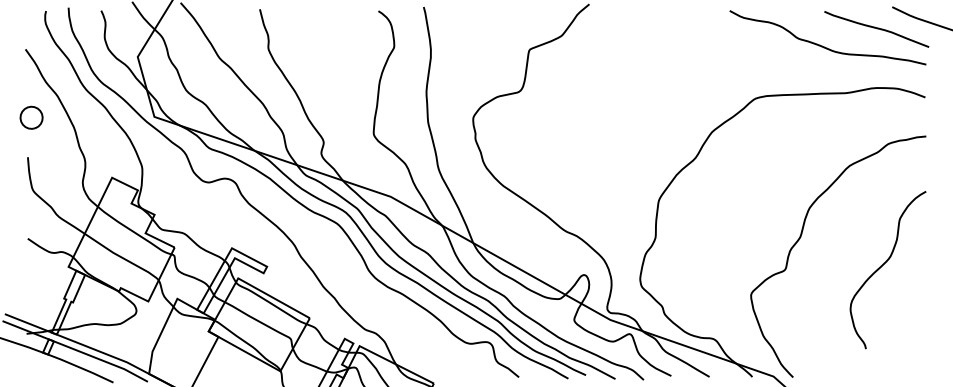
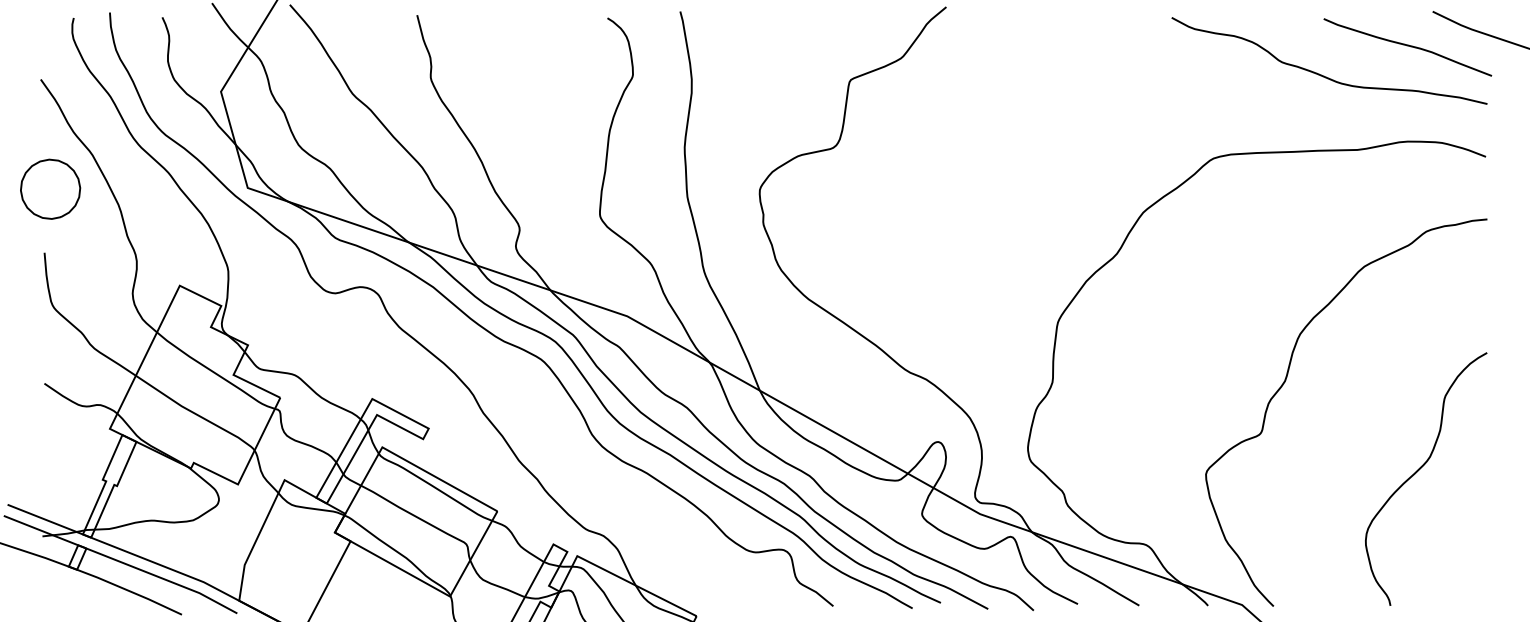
part: (31, 117) -> (50, 188), size x1.67
curve: (883, 265) -> (1418, 471), moved

